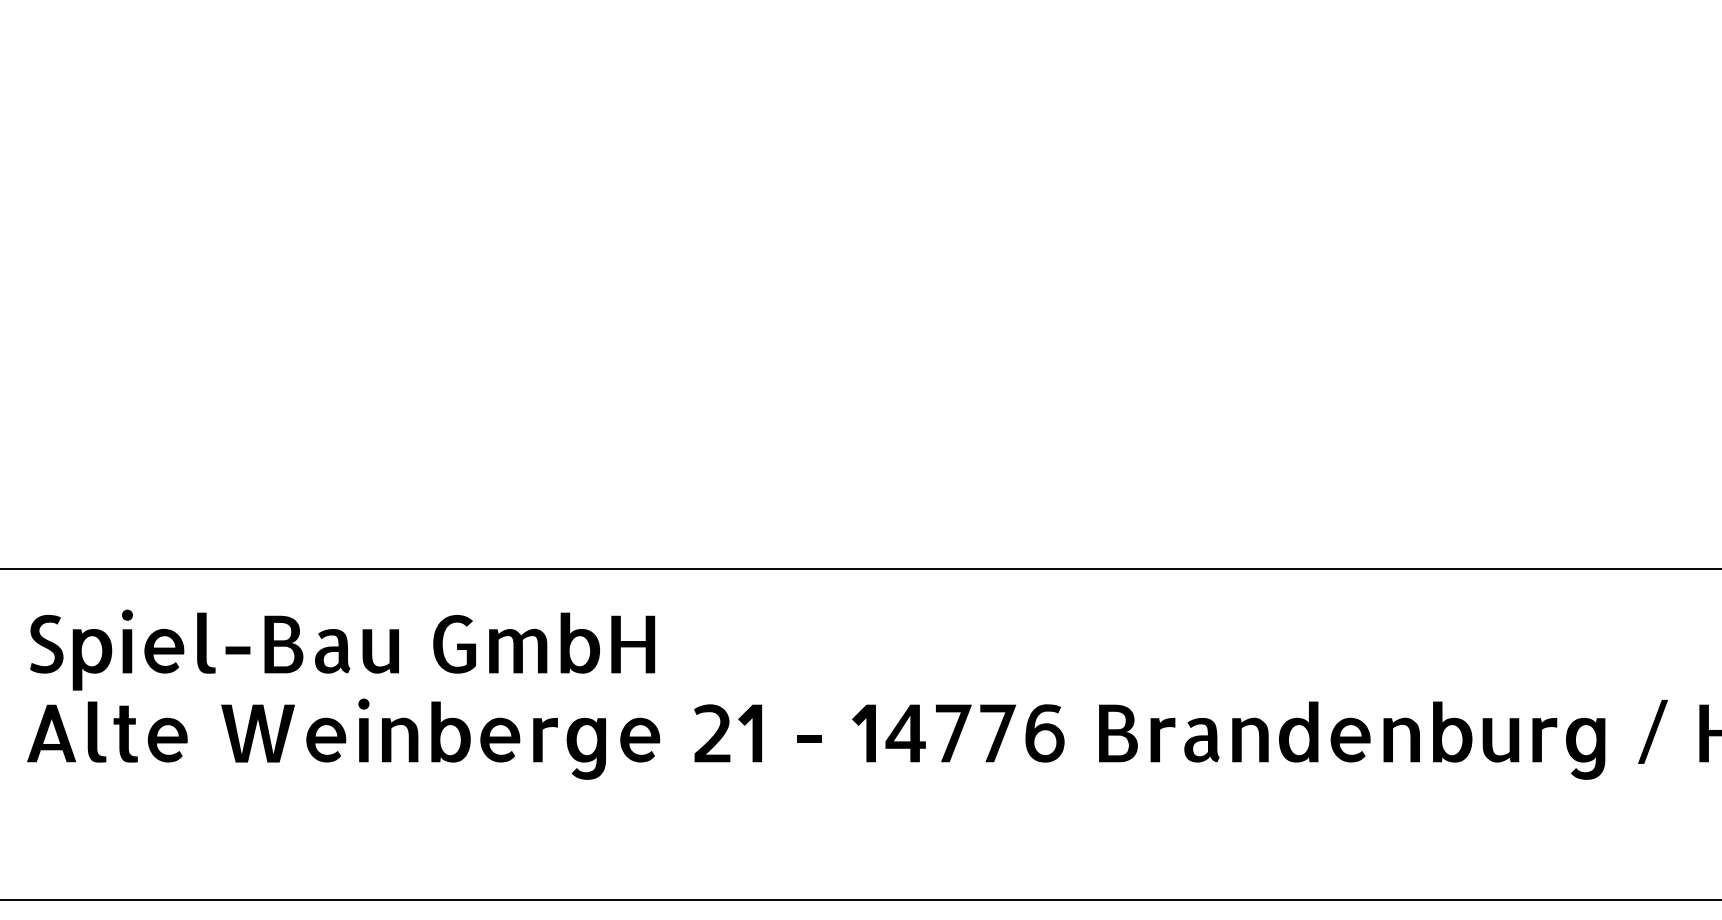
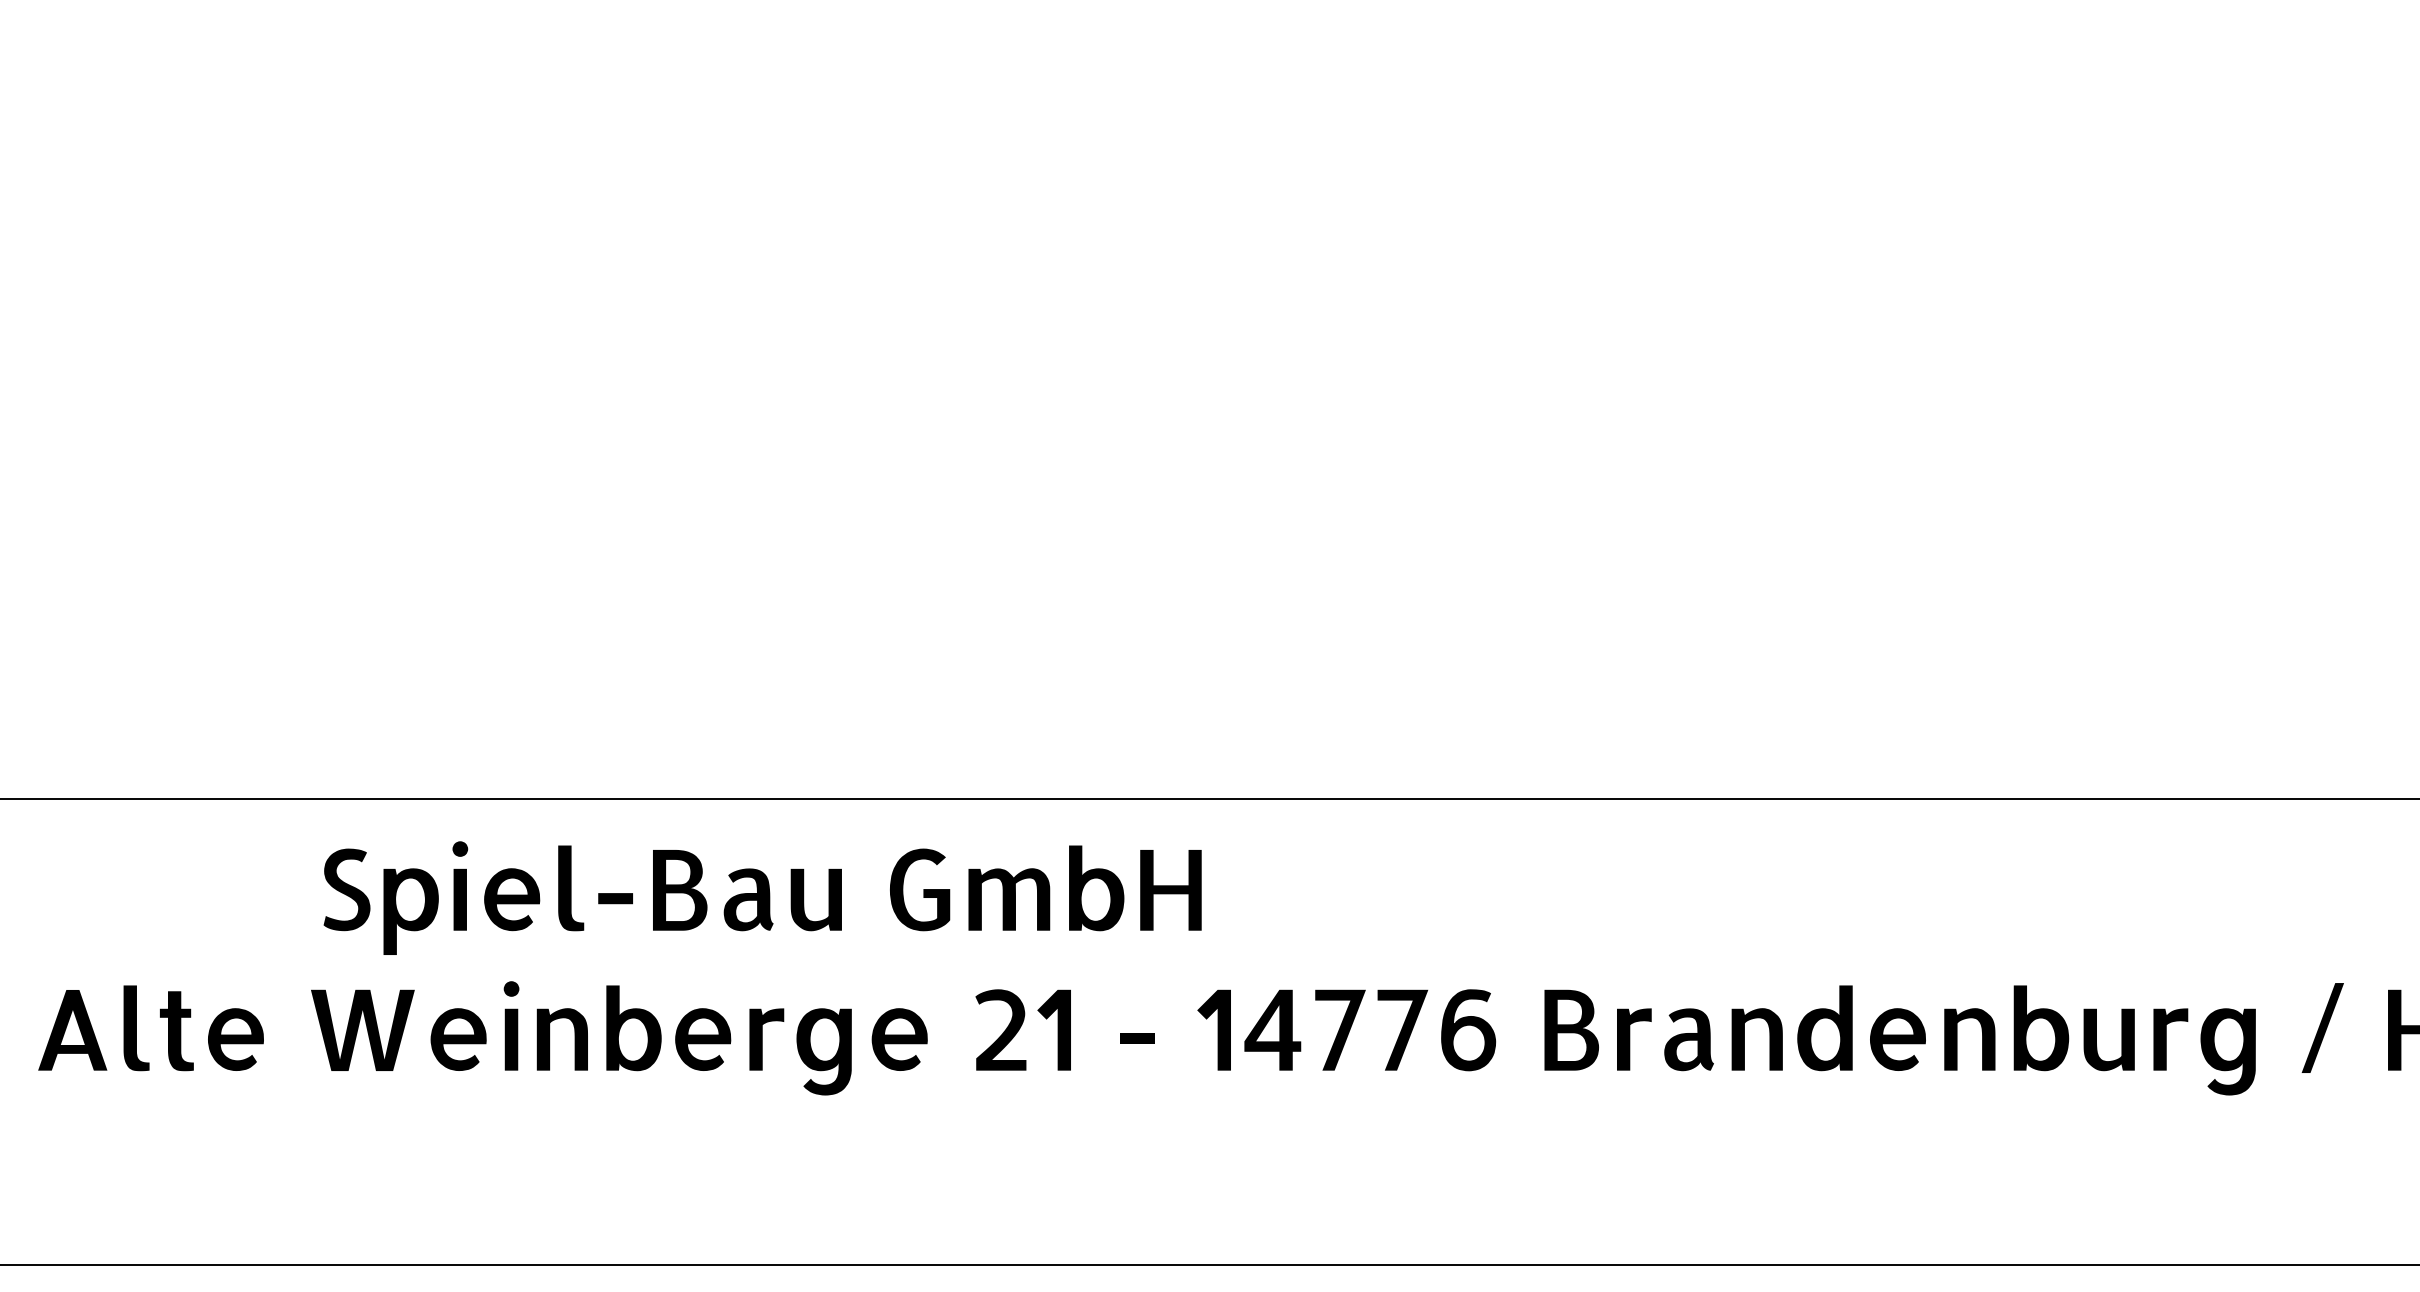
text: (342, 649) -> (762, 897), moved

